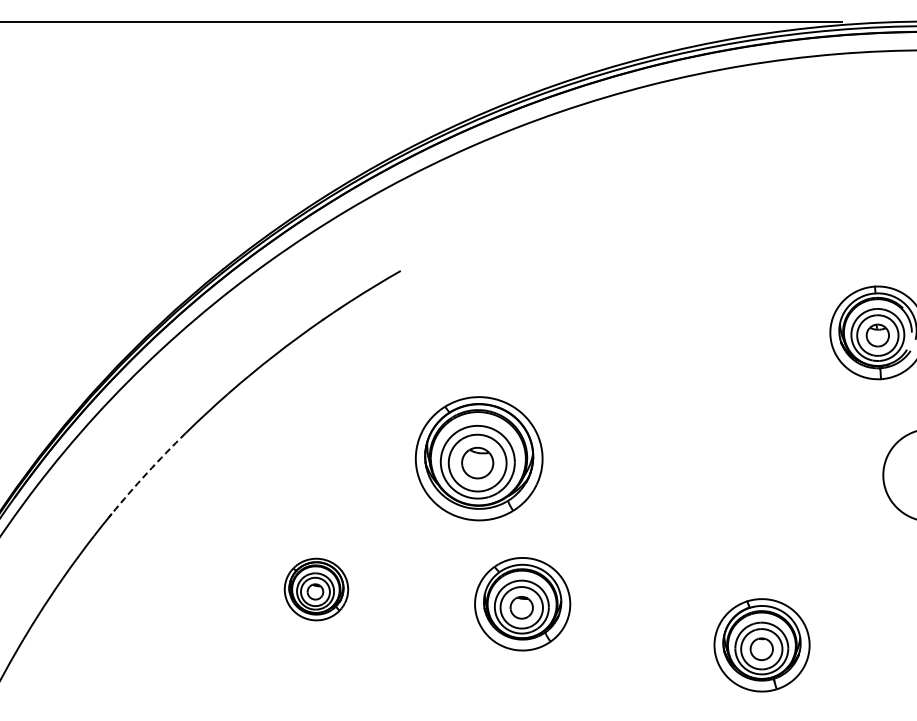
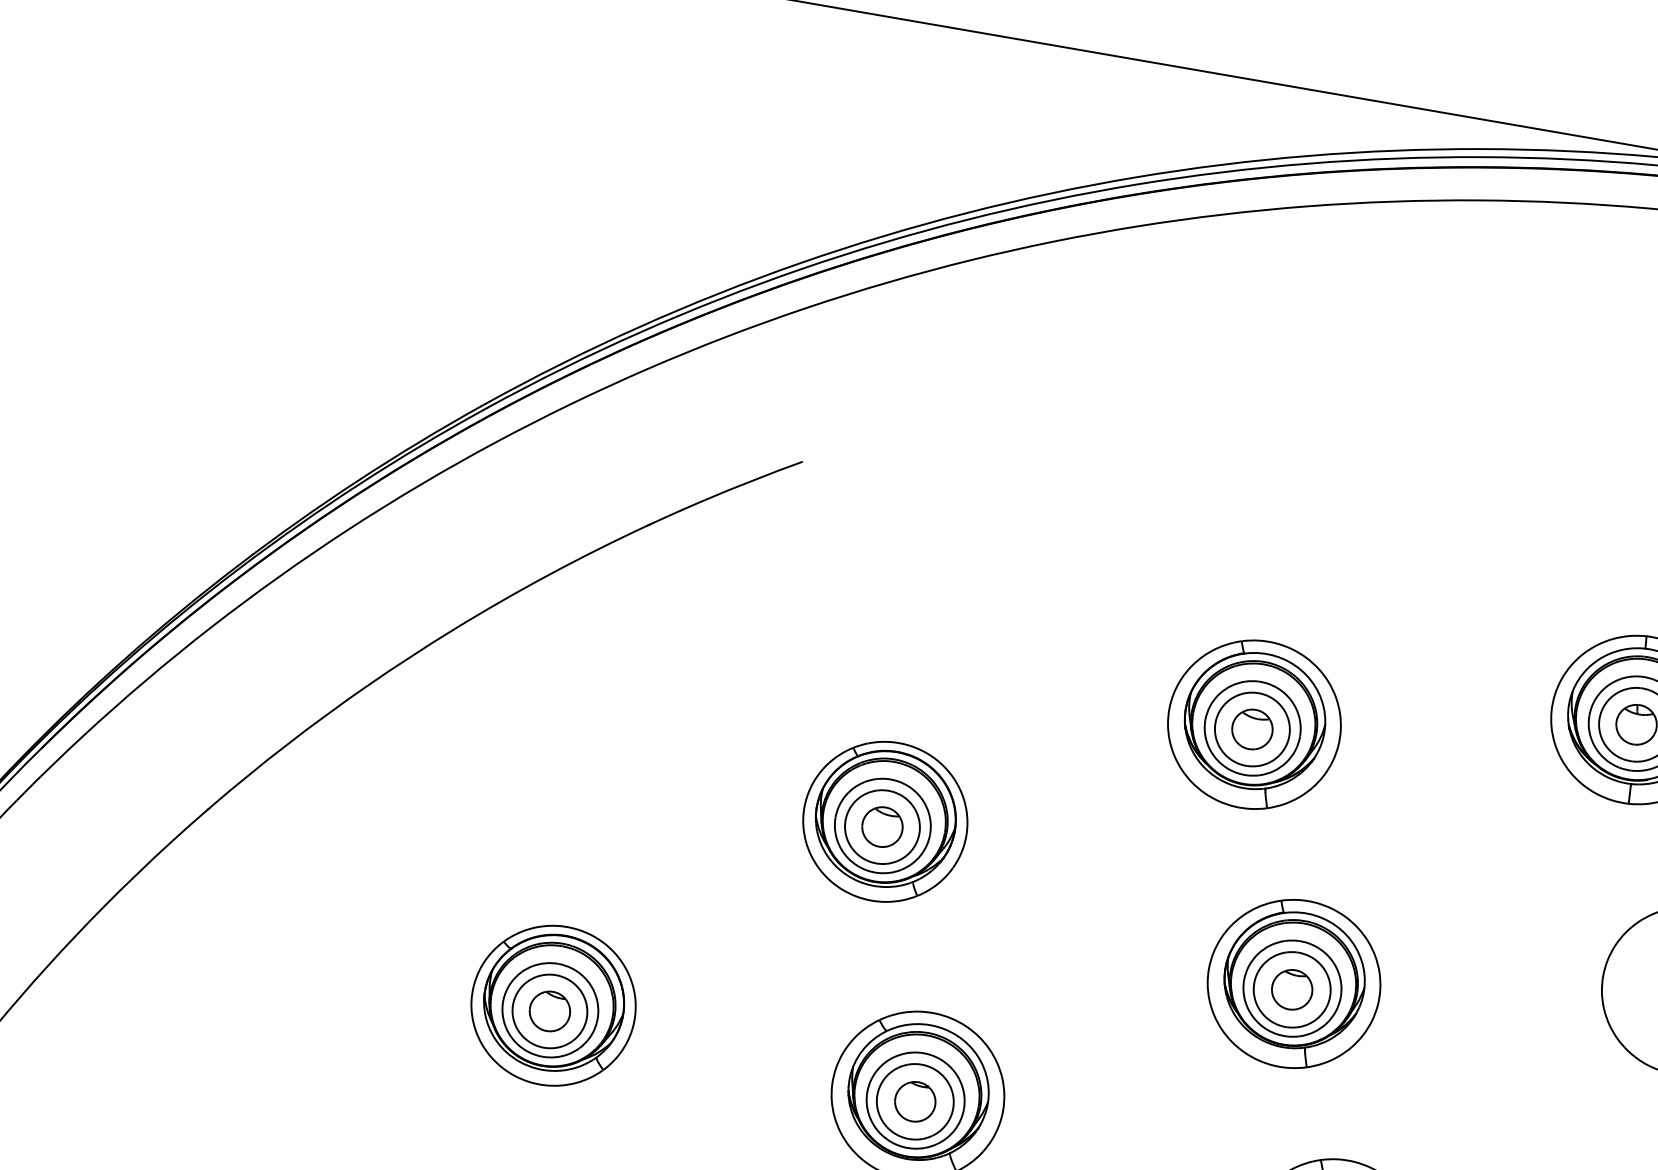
part: (670, 371) -> (1254, 724), added
part: (479, 458) -> (885, 821), size x0.71
arc: (147, 472) -> (287, 744), dashed -> solid
part: (715, 508) -> (1292, 984), added
part: (316, 589) -> (553, 1005), size x1.43

